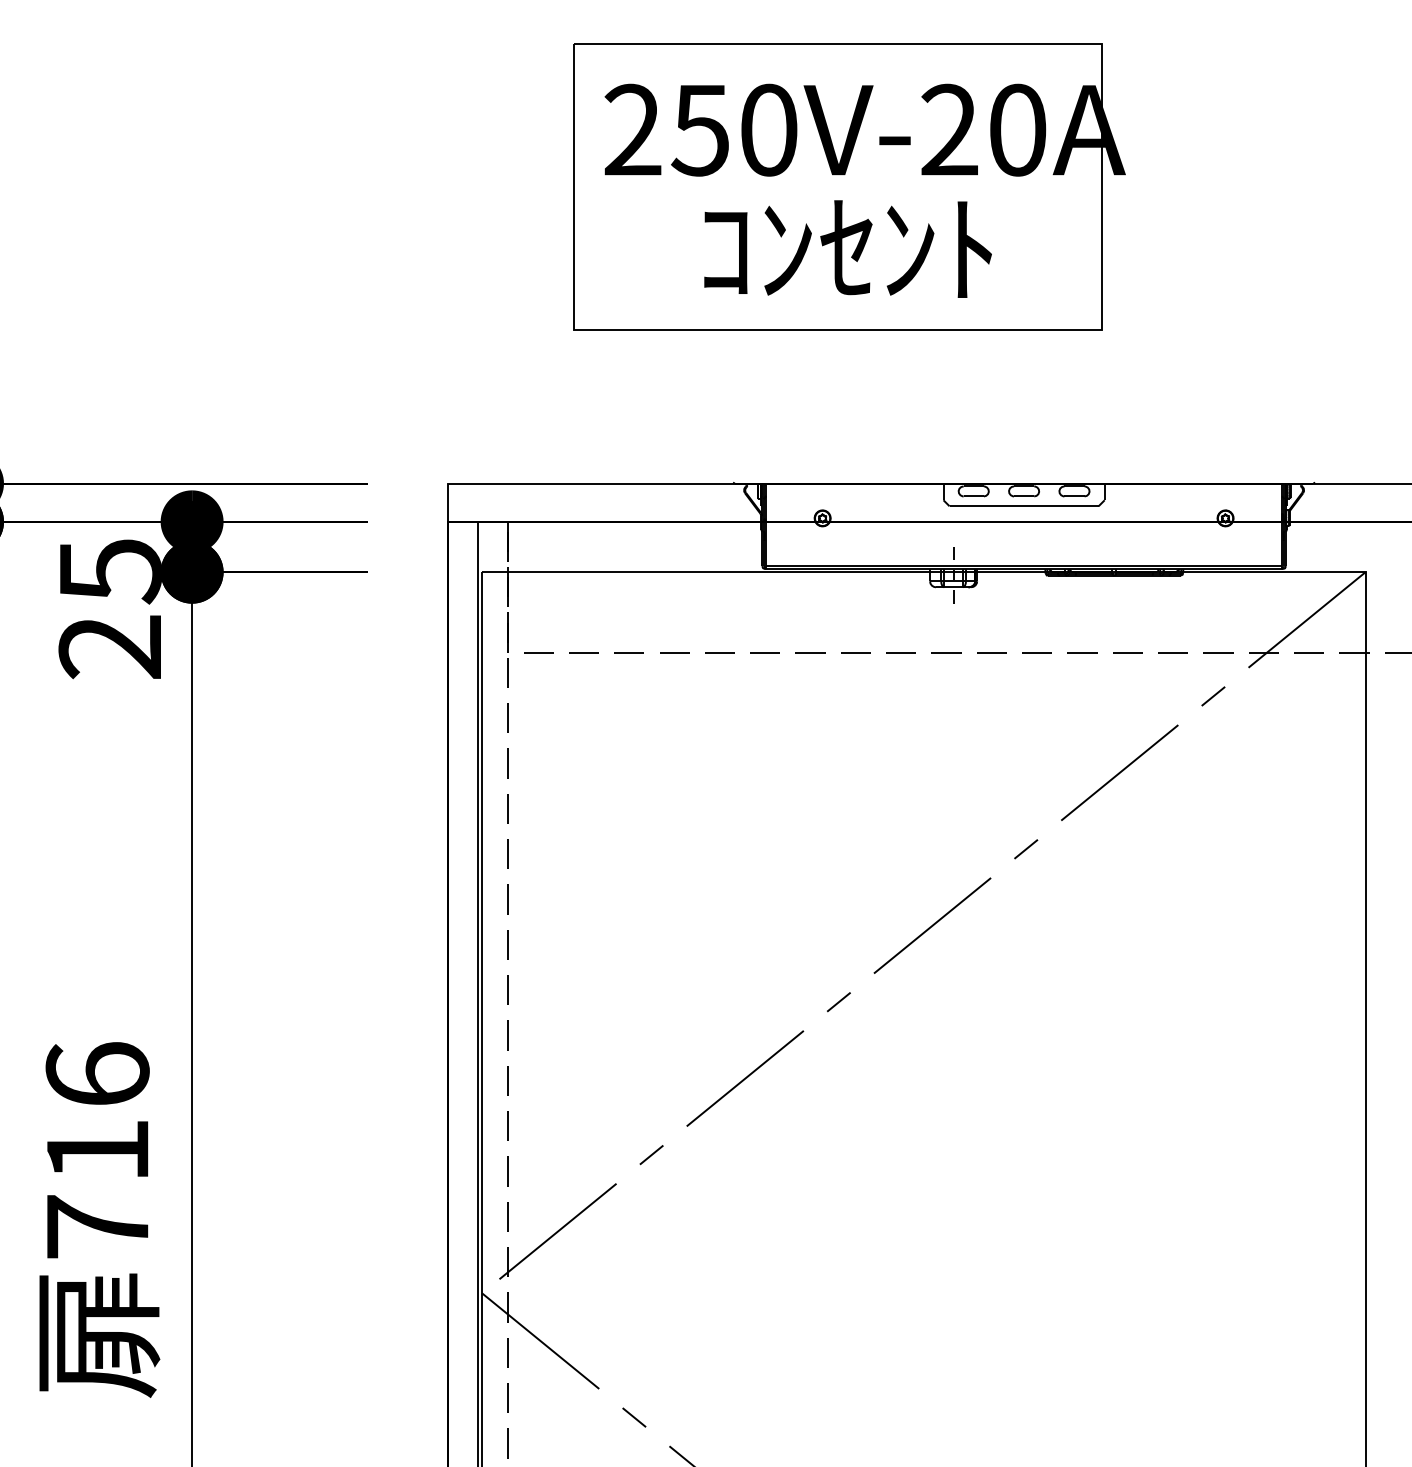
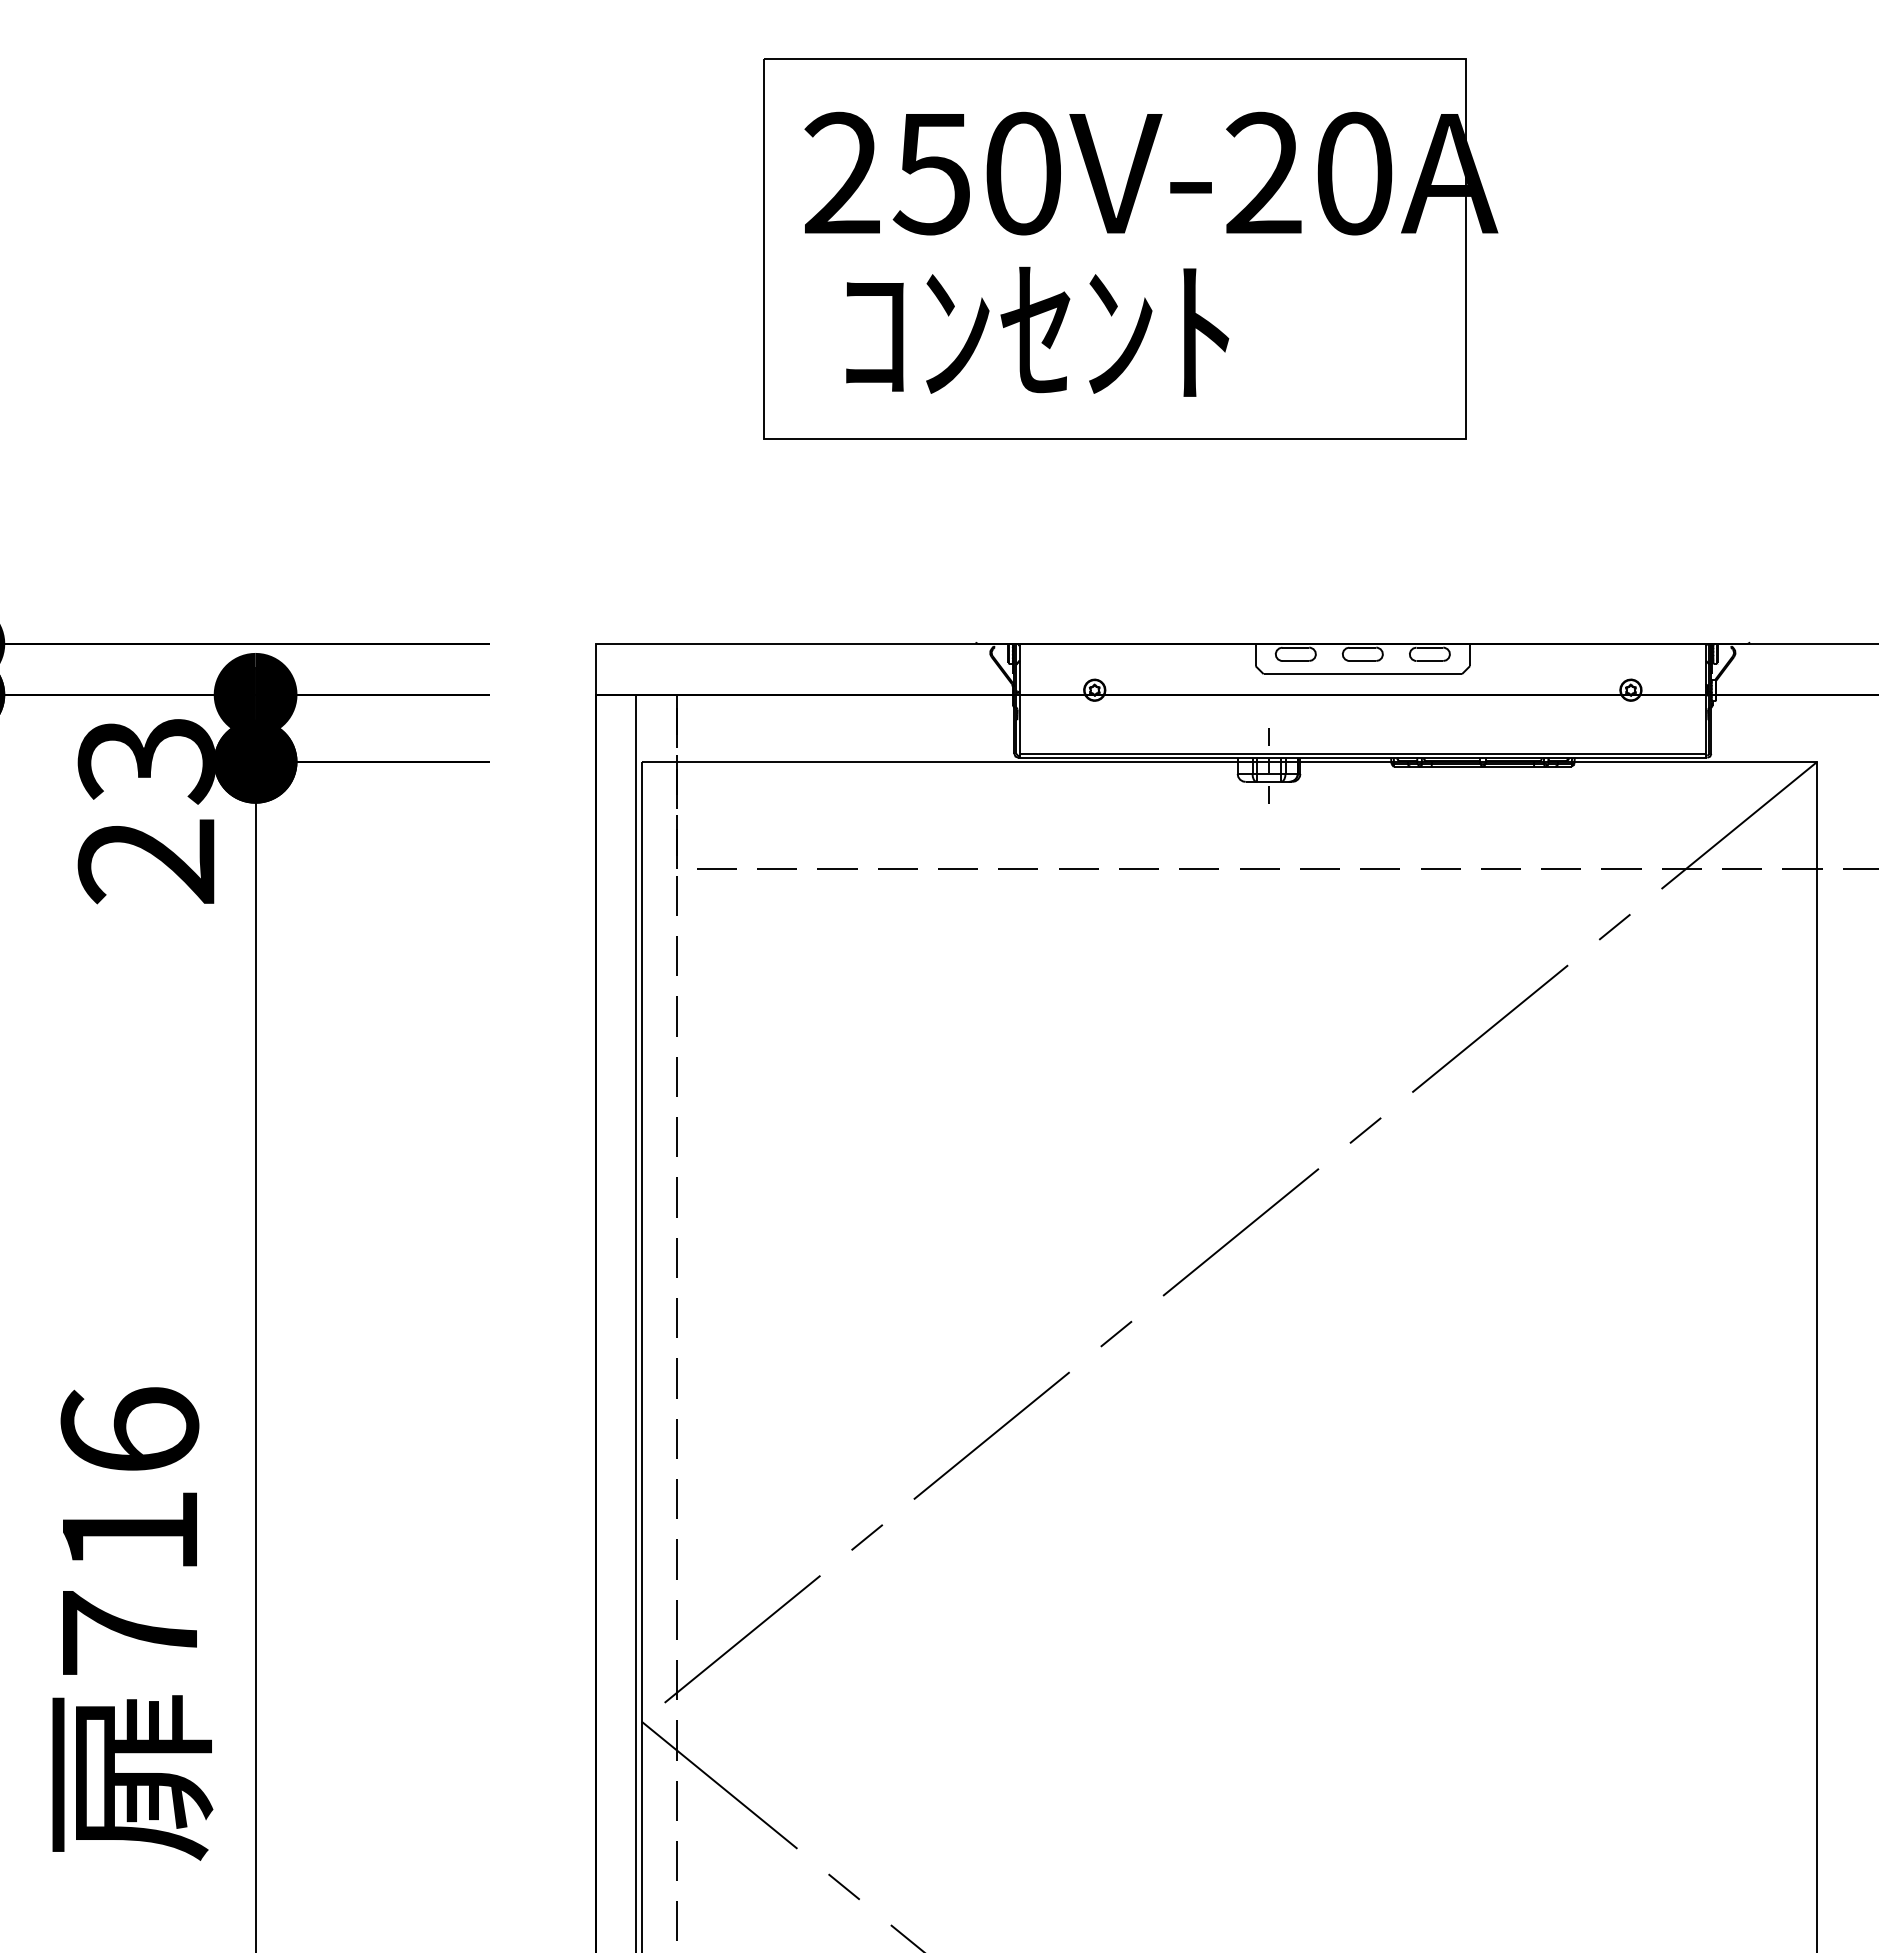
text: (848, 248) -> (1037, 331), moved
text: (109, 571) -> (145, 761), 25 -> 23

